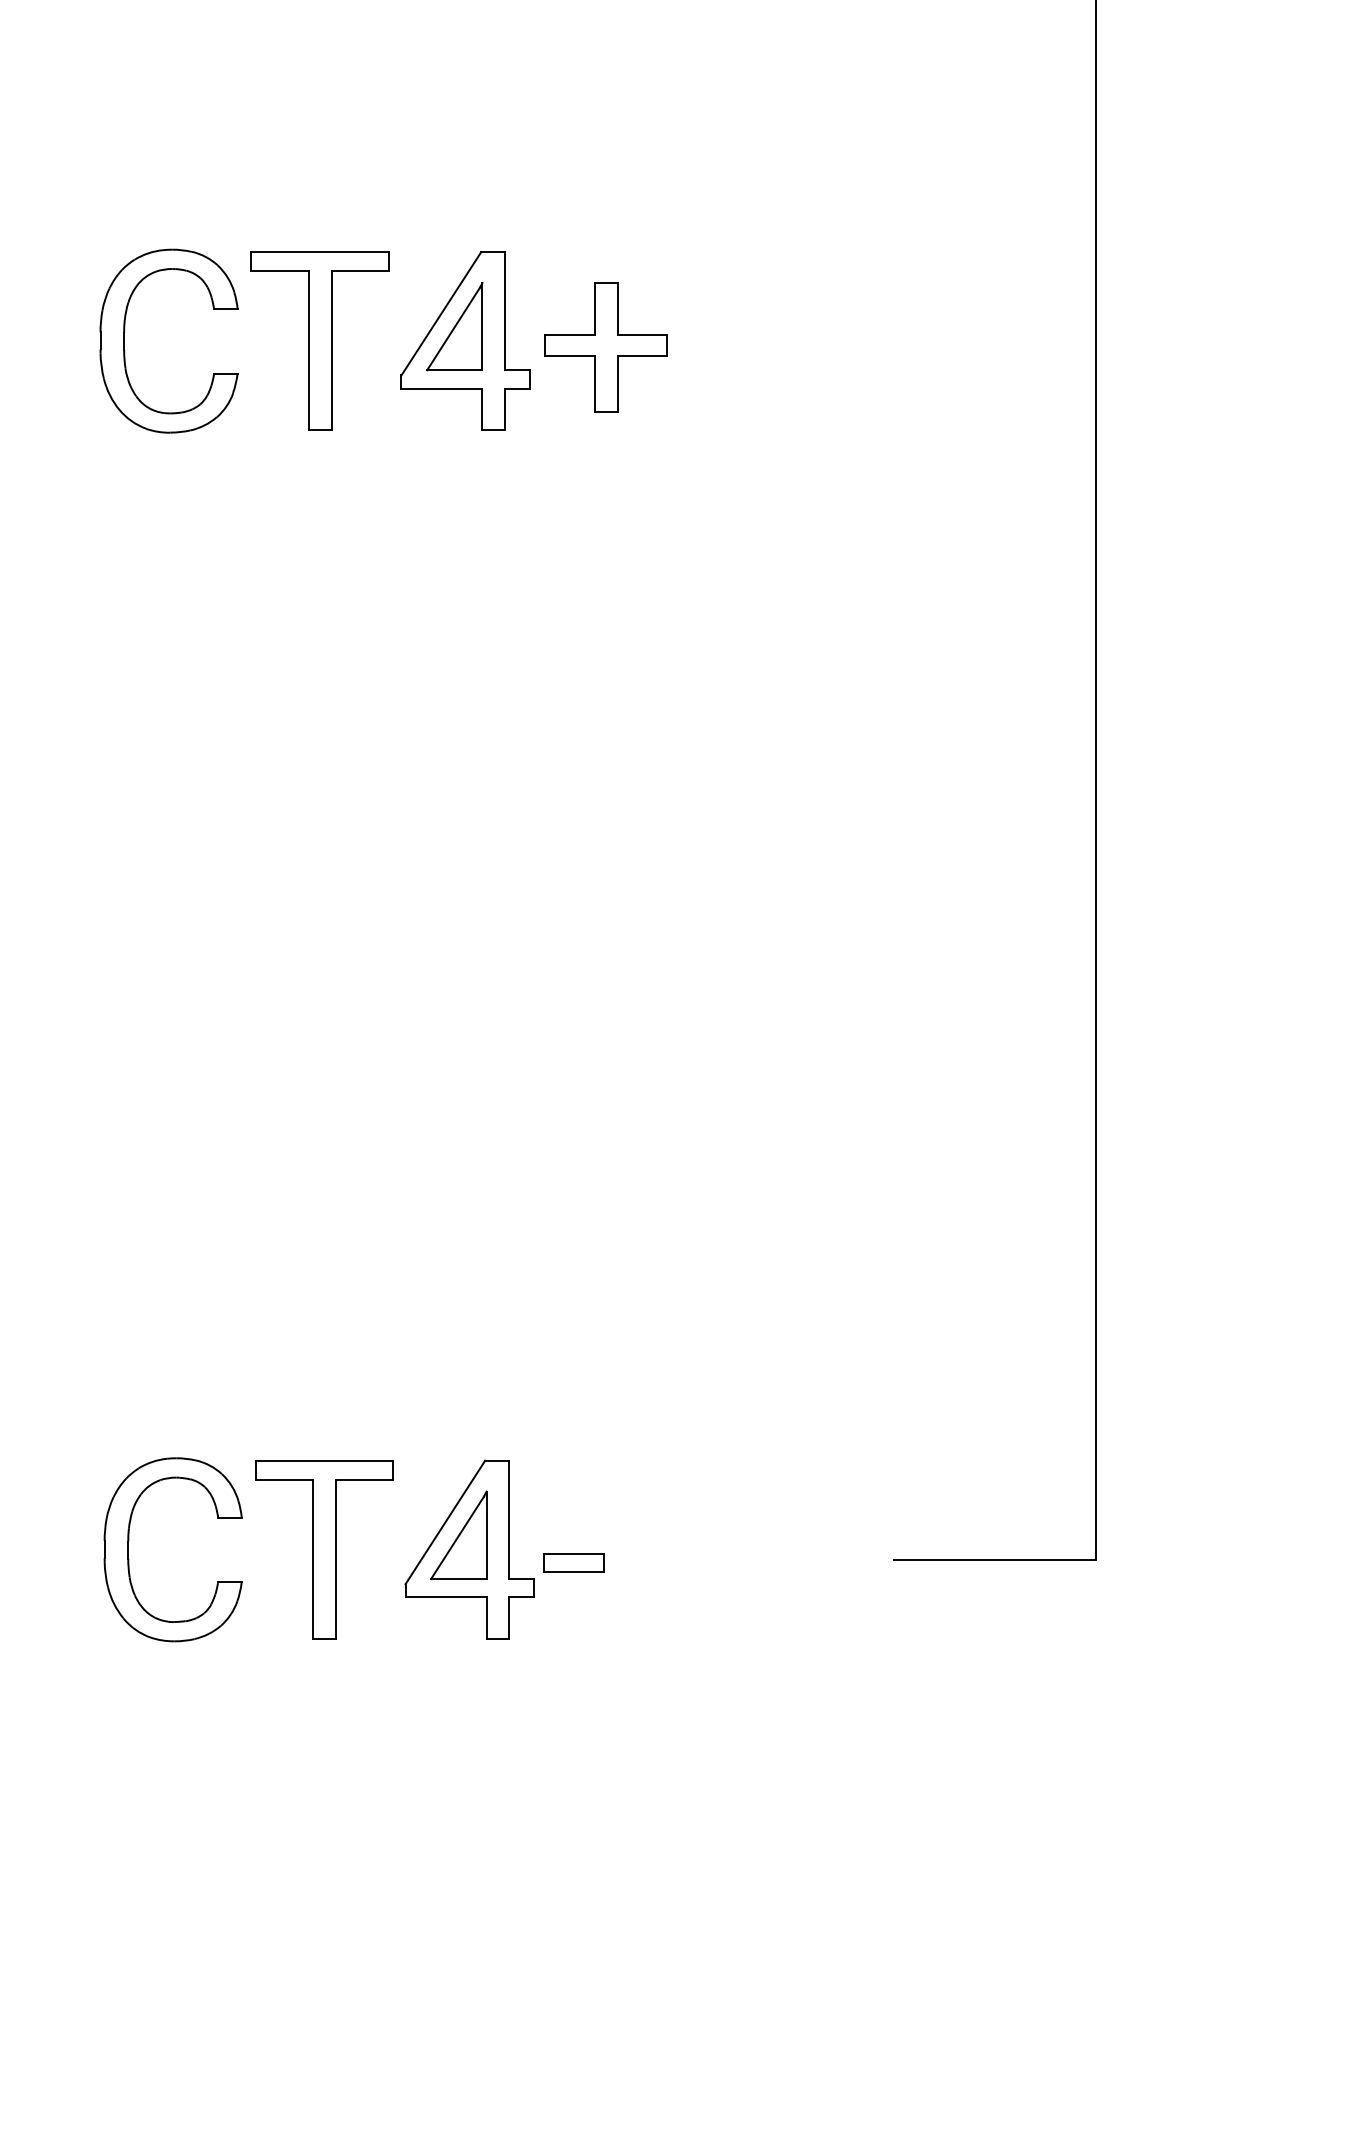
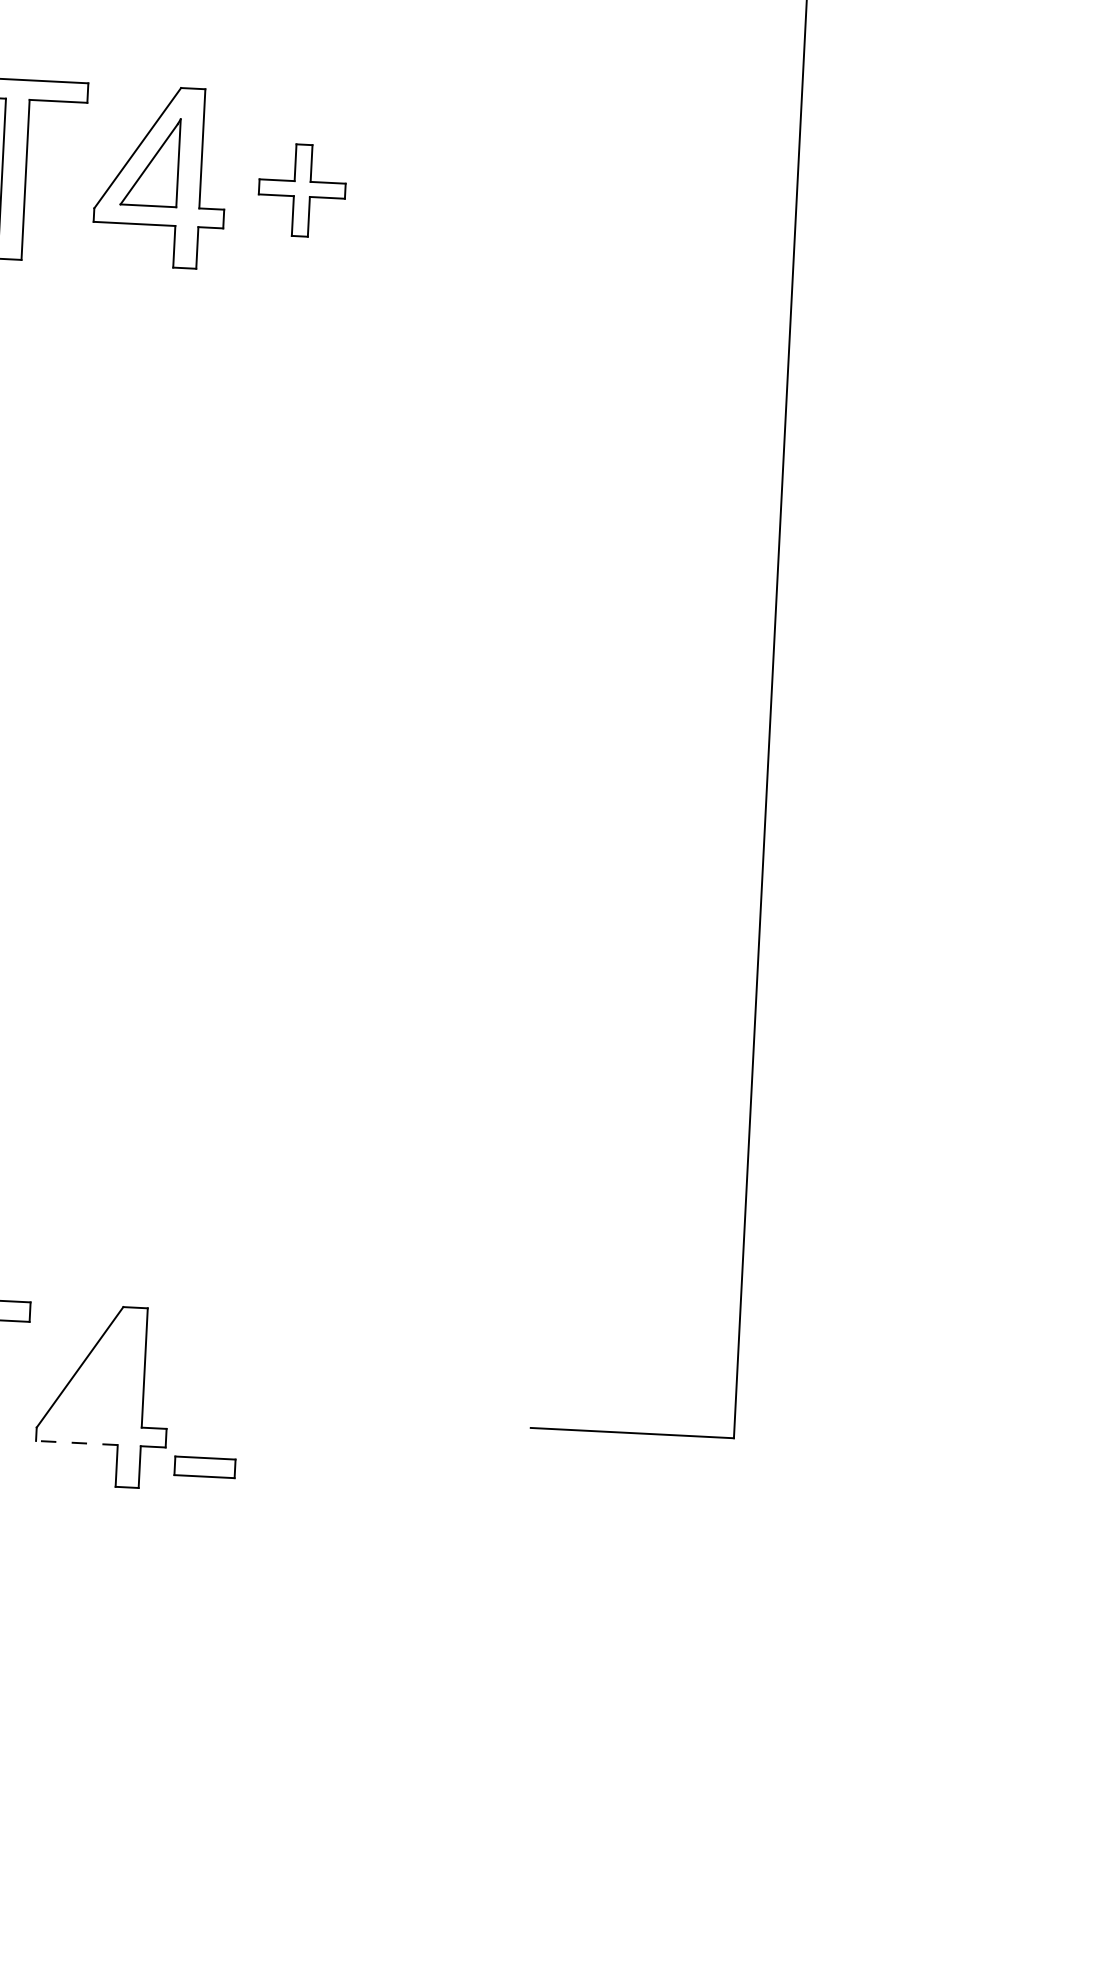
part: (605, 347) -> (301, 190), size x0.7
part: (458, 1535) -> (92, 1381), removed
part: (573, 1562) -> (204, 1466), moved
line: (446, 1597) -> (77, 1443), solid -> dashed

